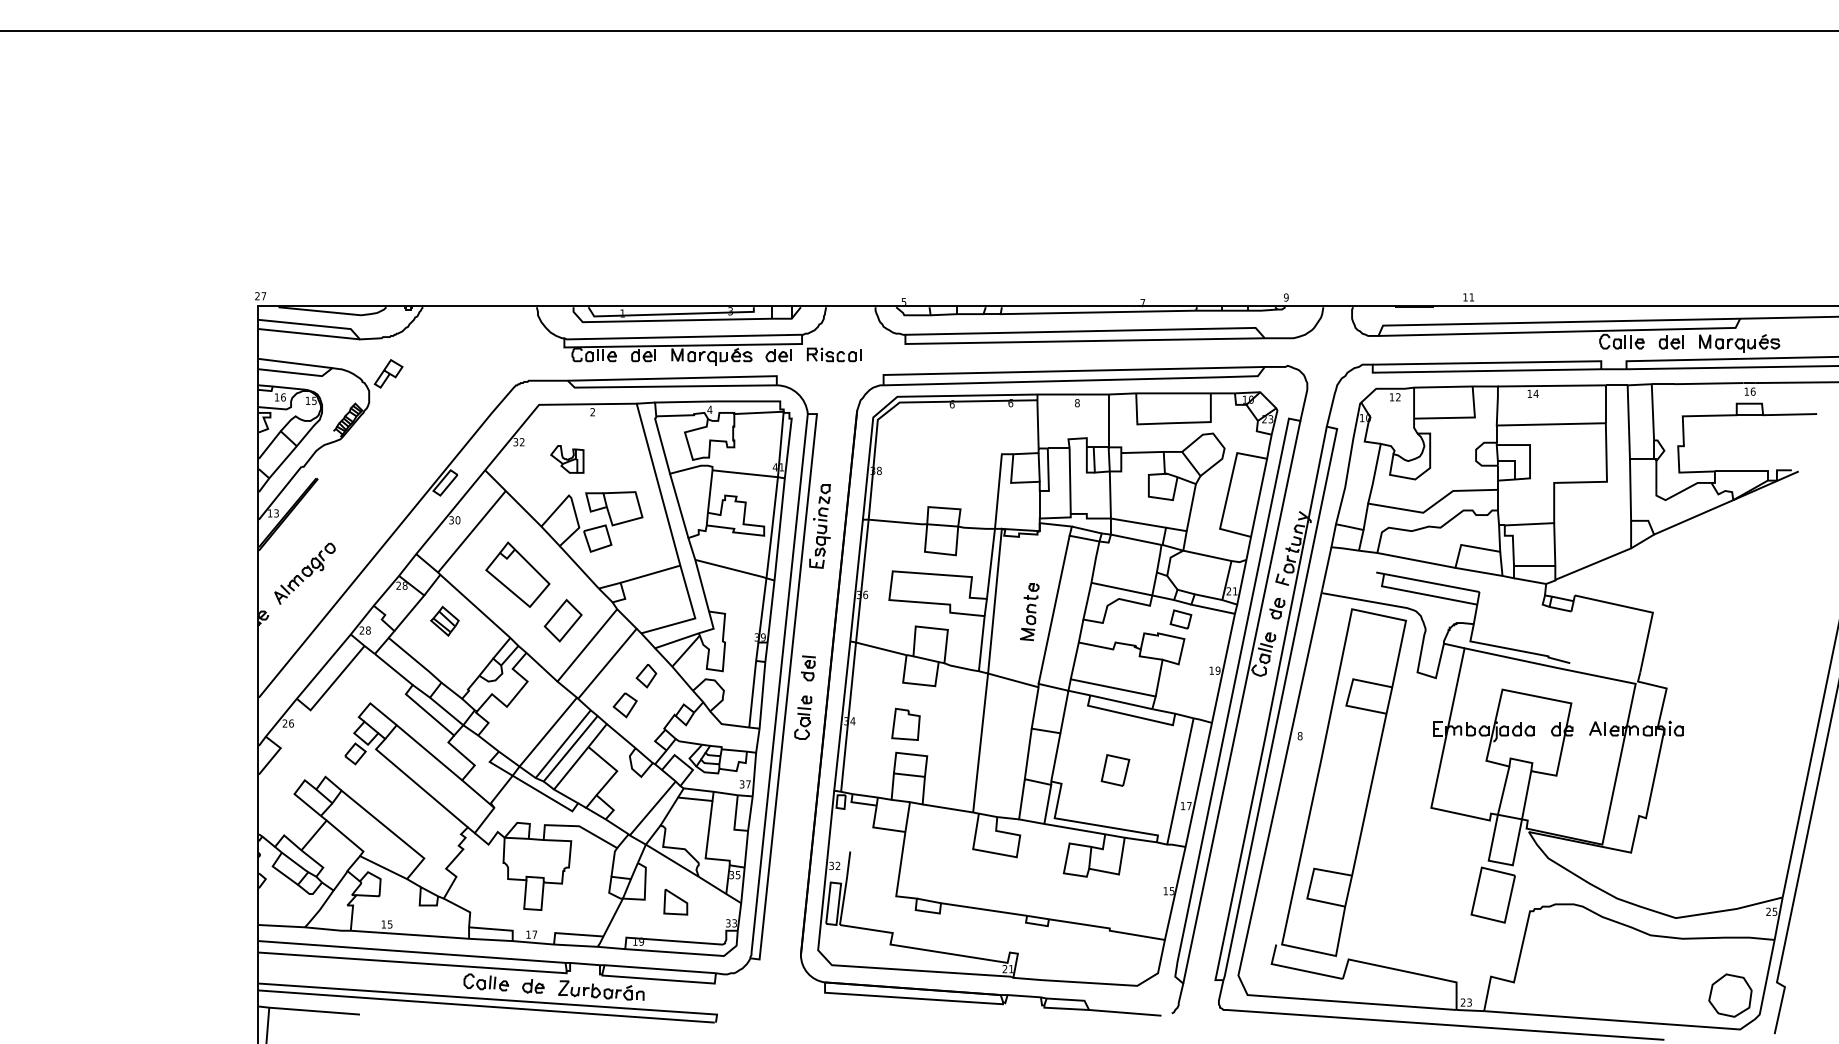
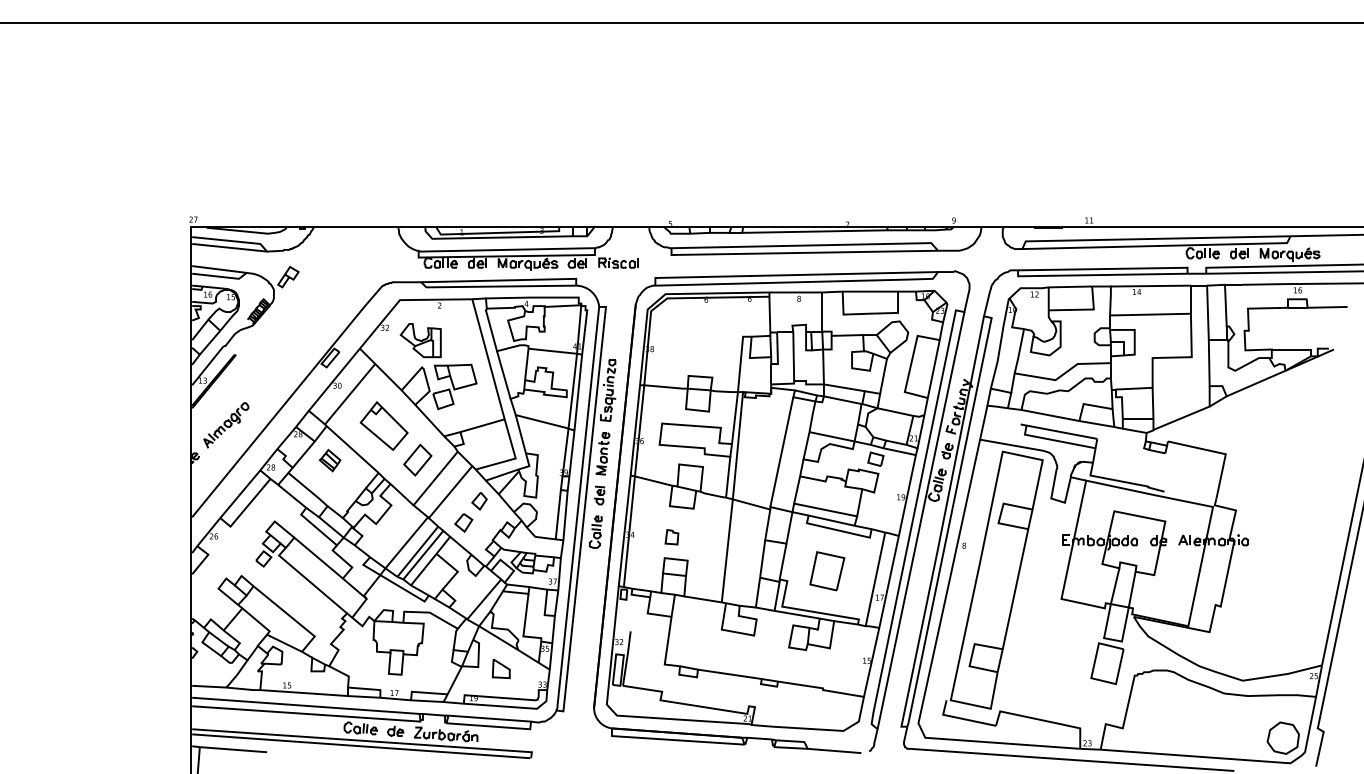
part: (567, 459) -> (420, 340), size x1.67
part: (1029, 612) -> (602, 454), moved
part: (905, 724) -> (671, 537), size x0.62
part: (1115, 770) -> (827, 571), size x1.67

